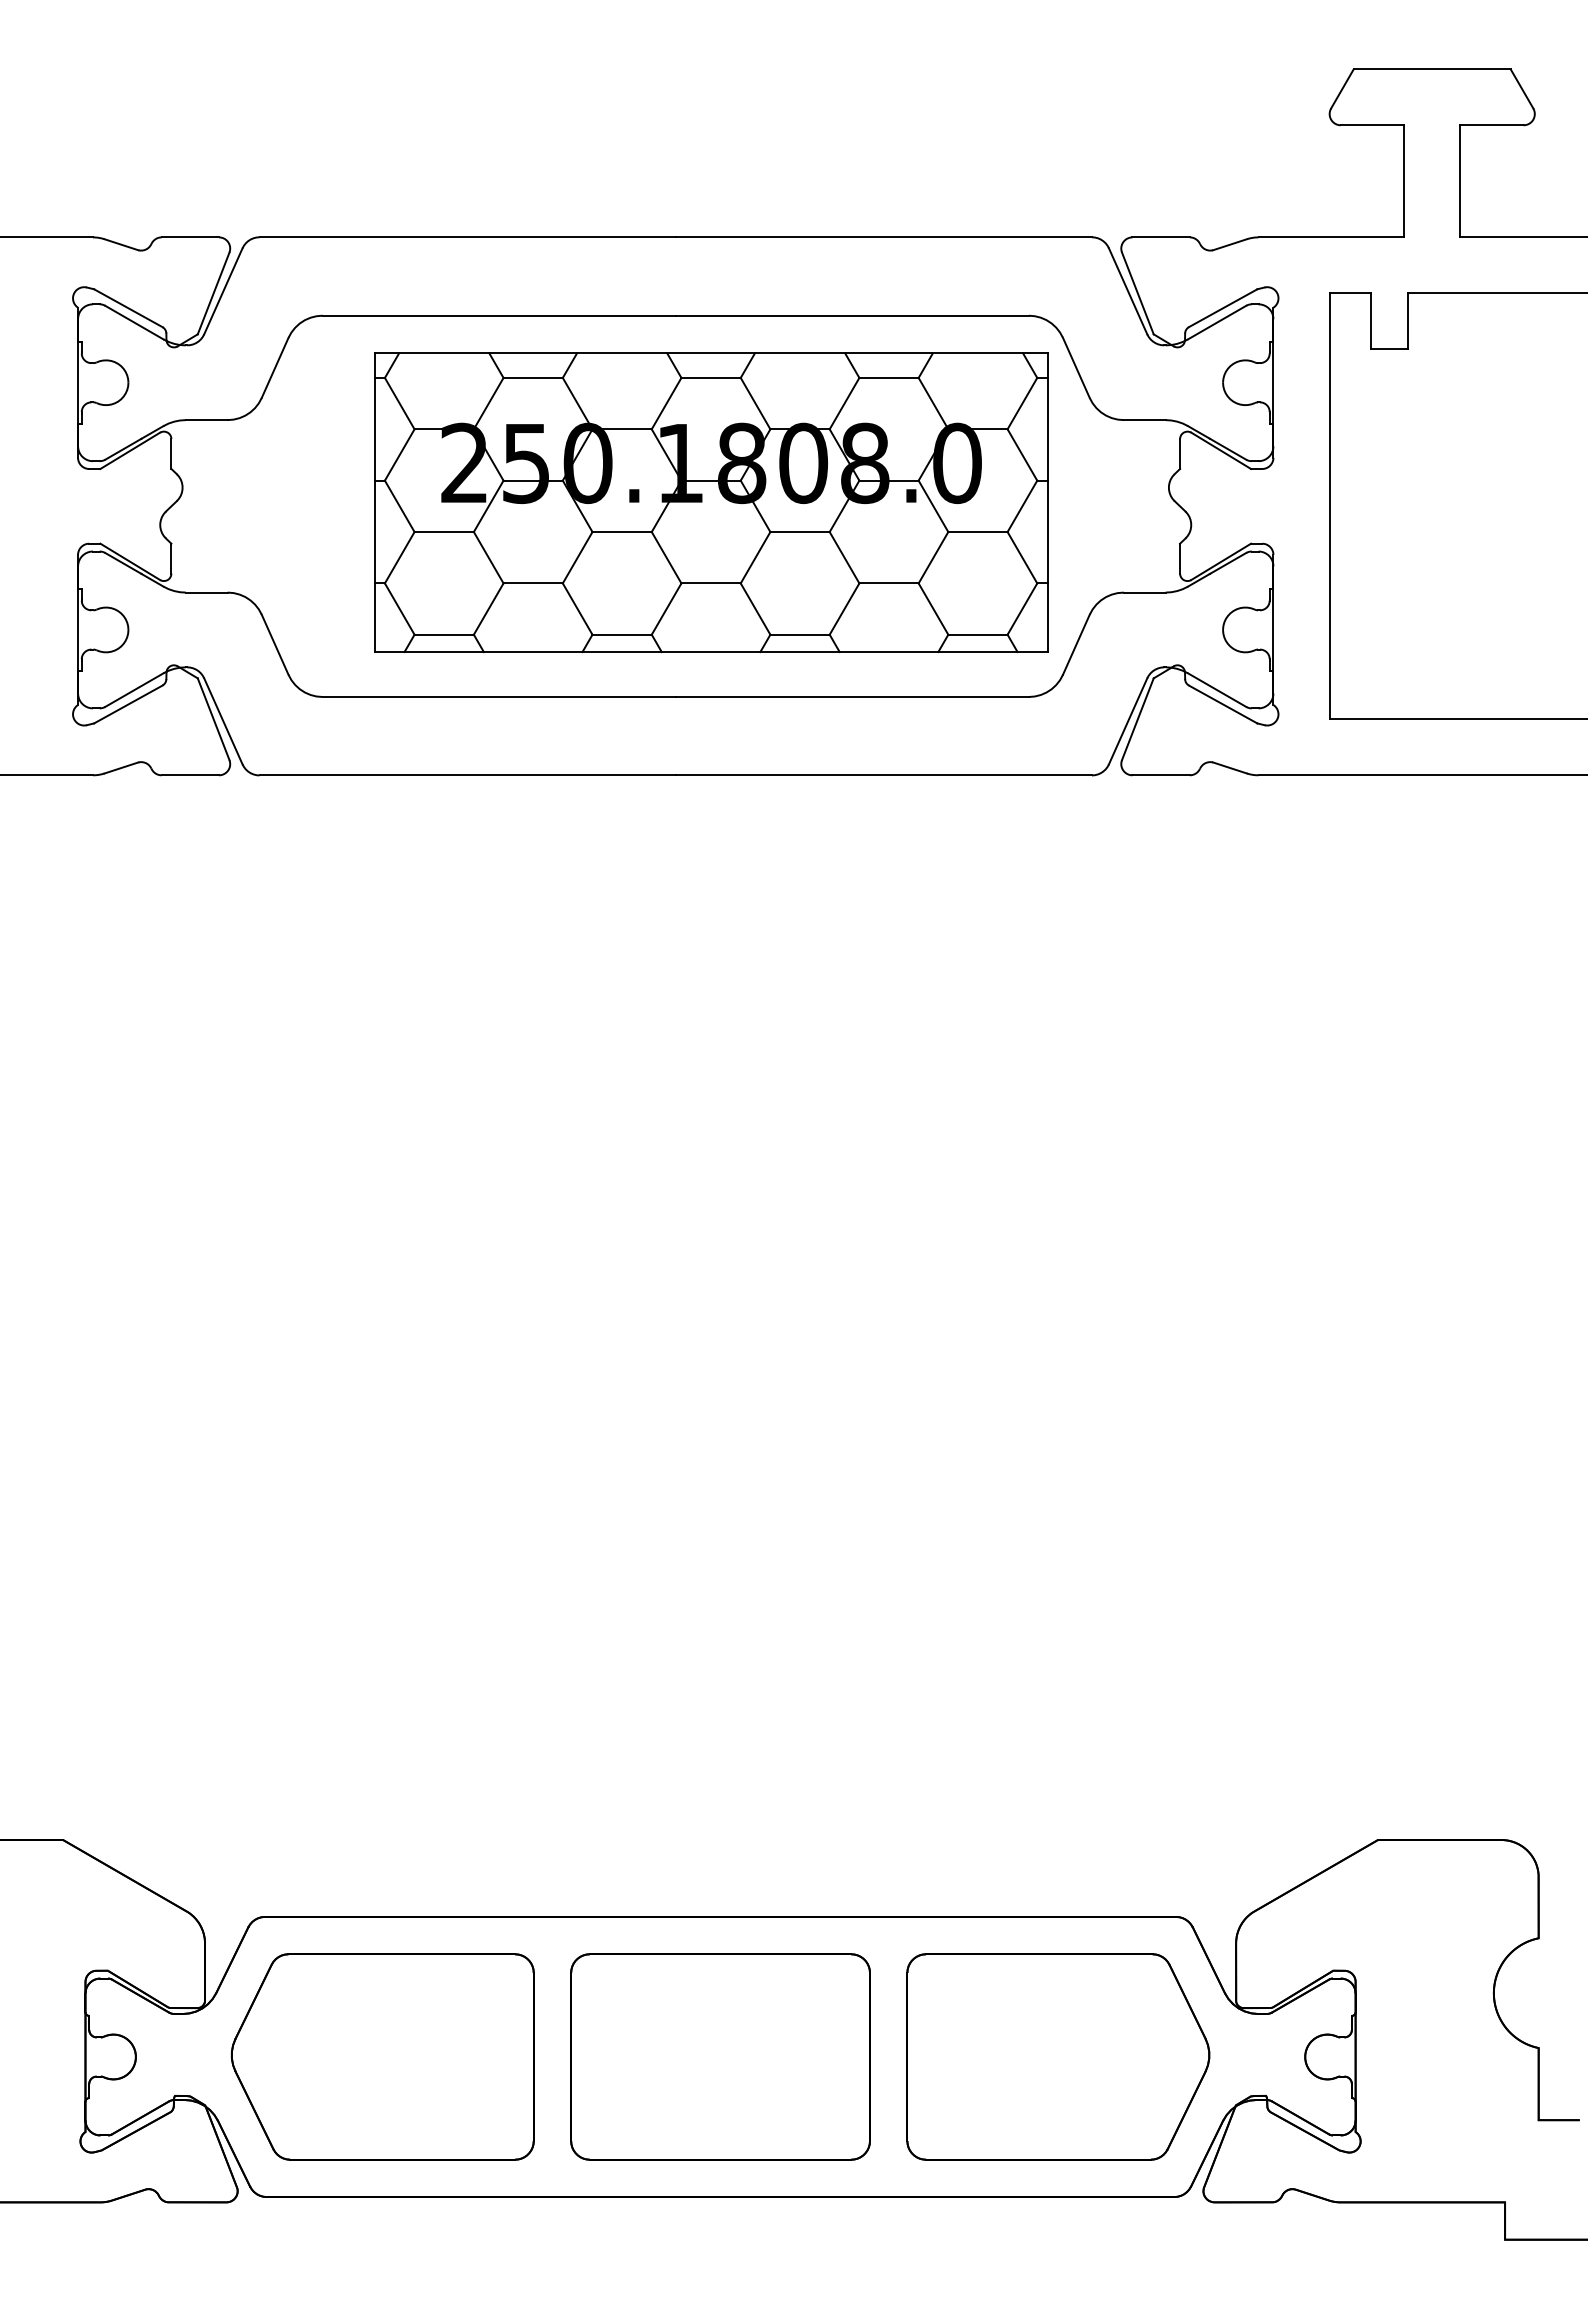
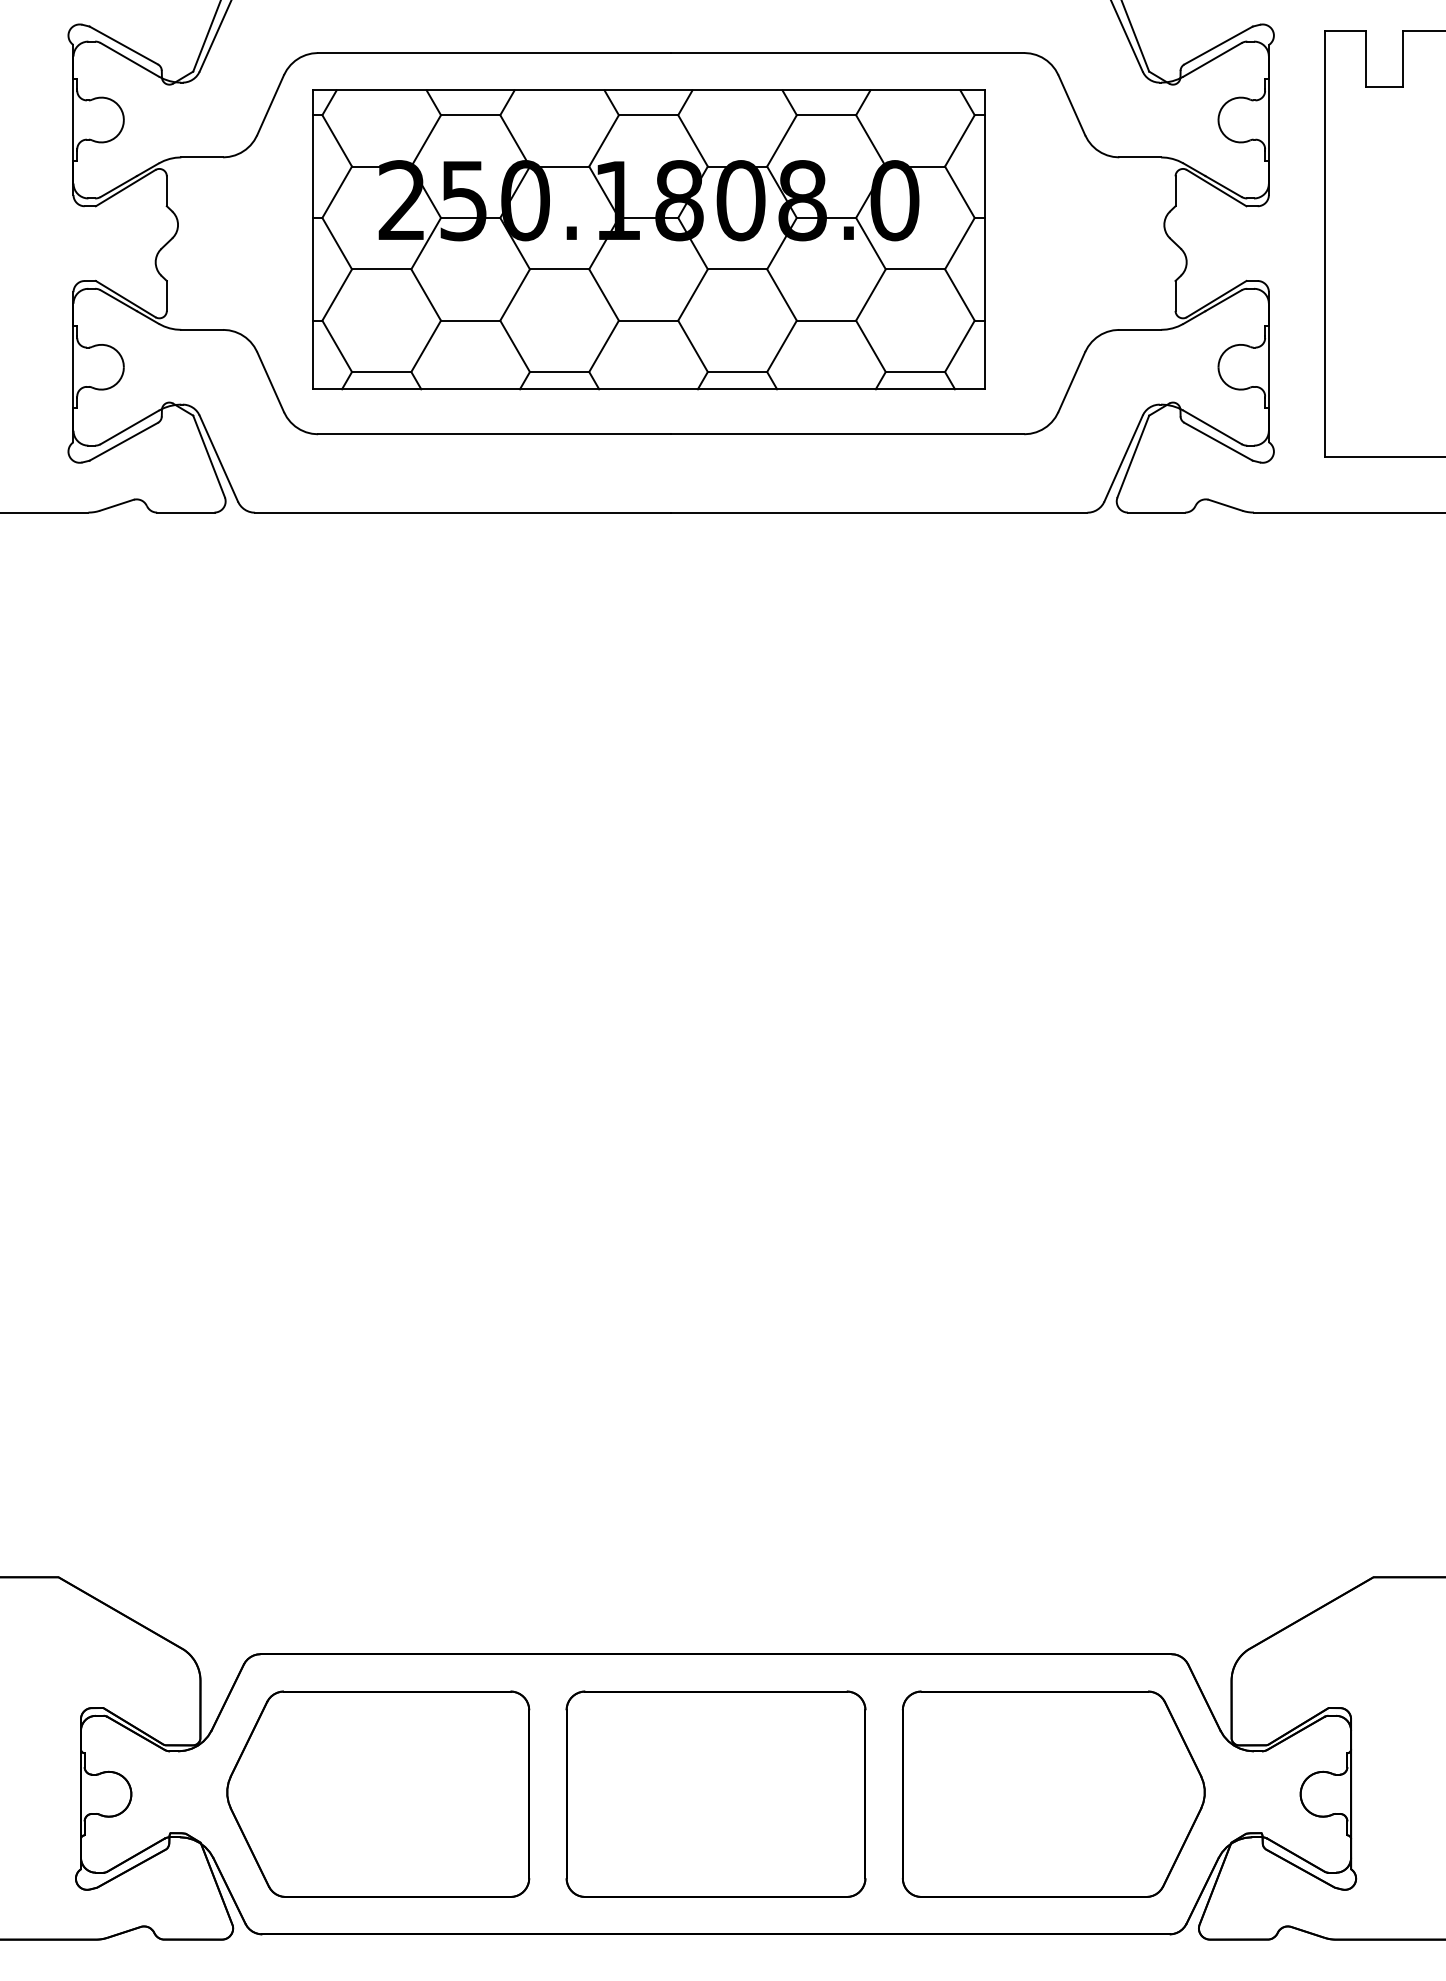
part: (711, 502) -> (648, 239), moved

